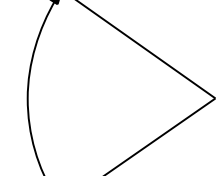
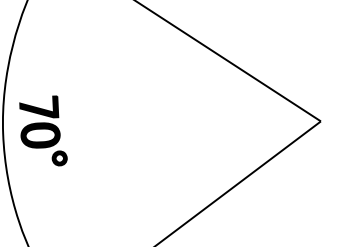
part: (51, 97) -> (43, 130), added

